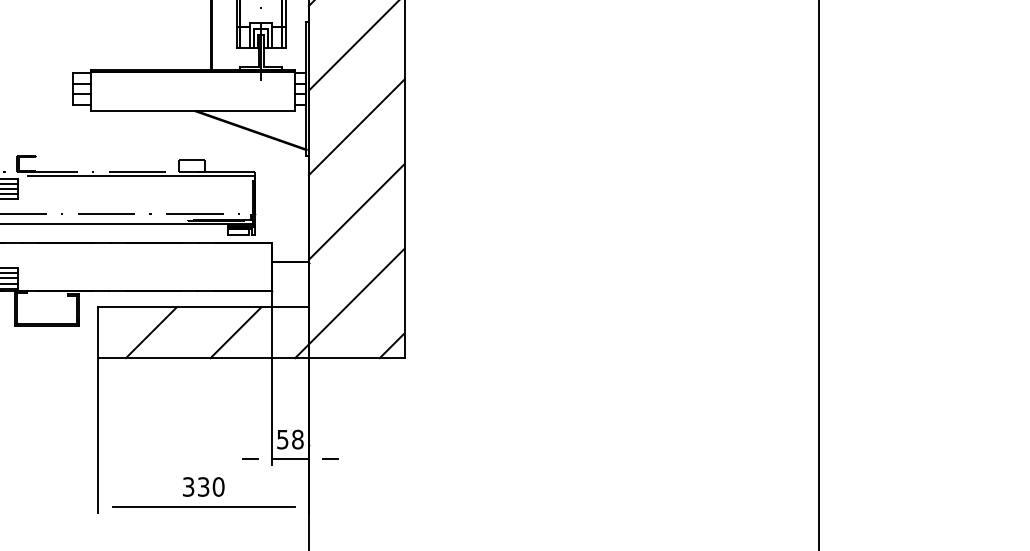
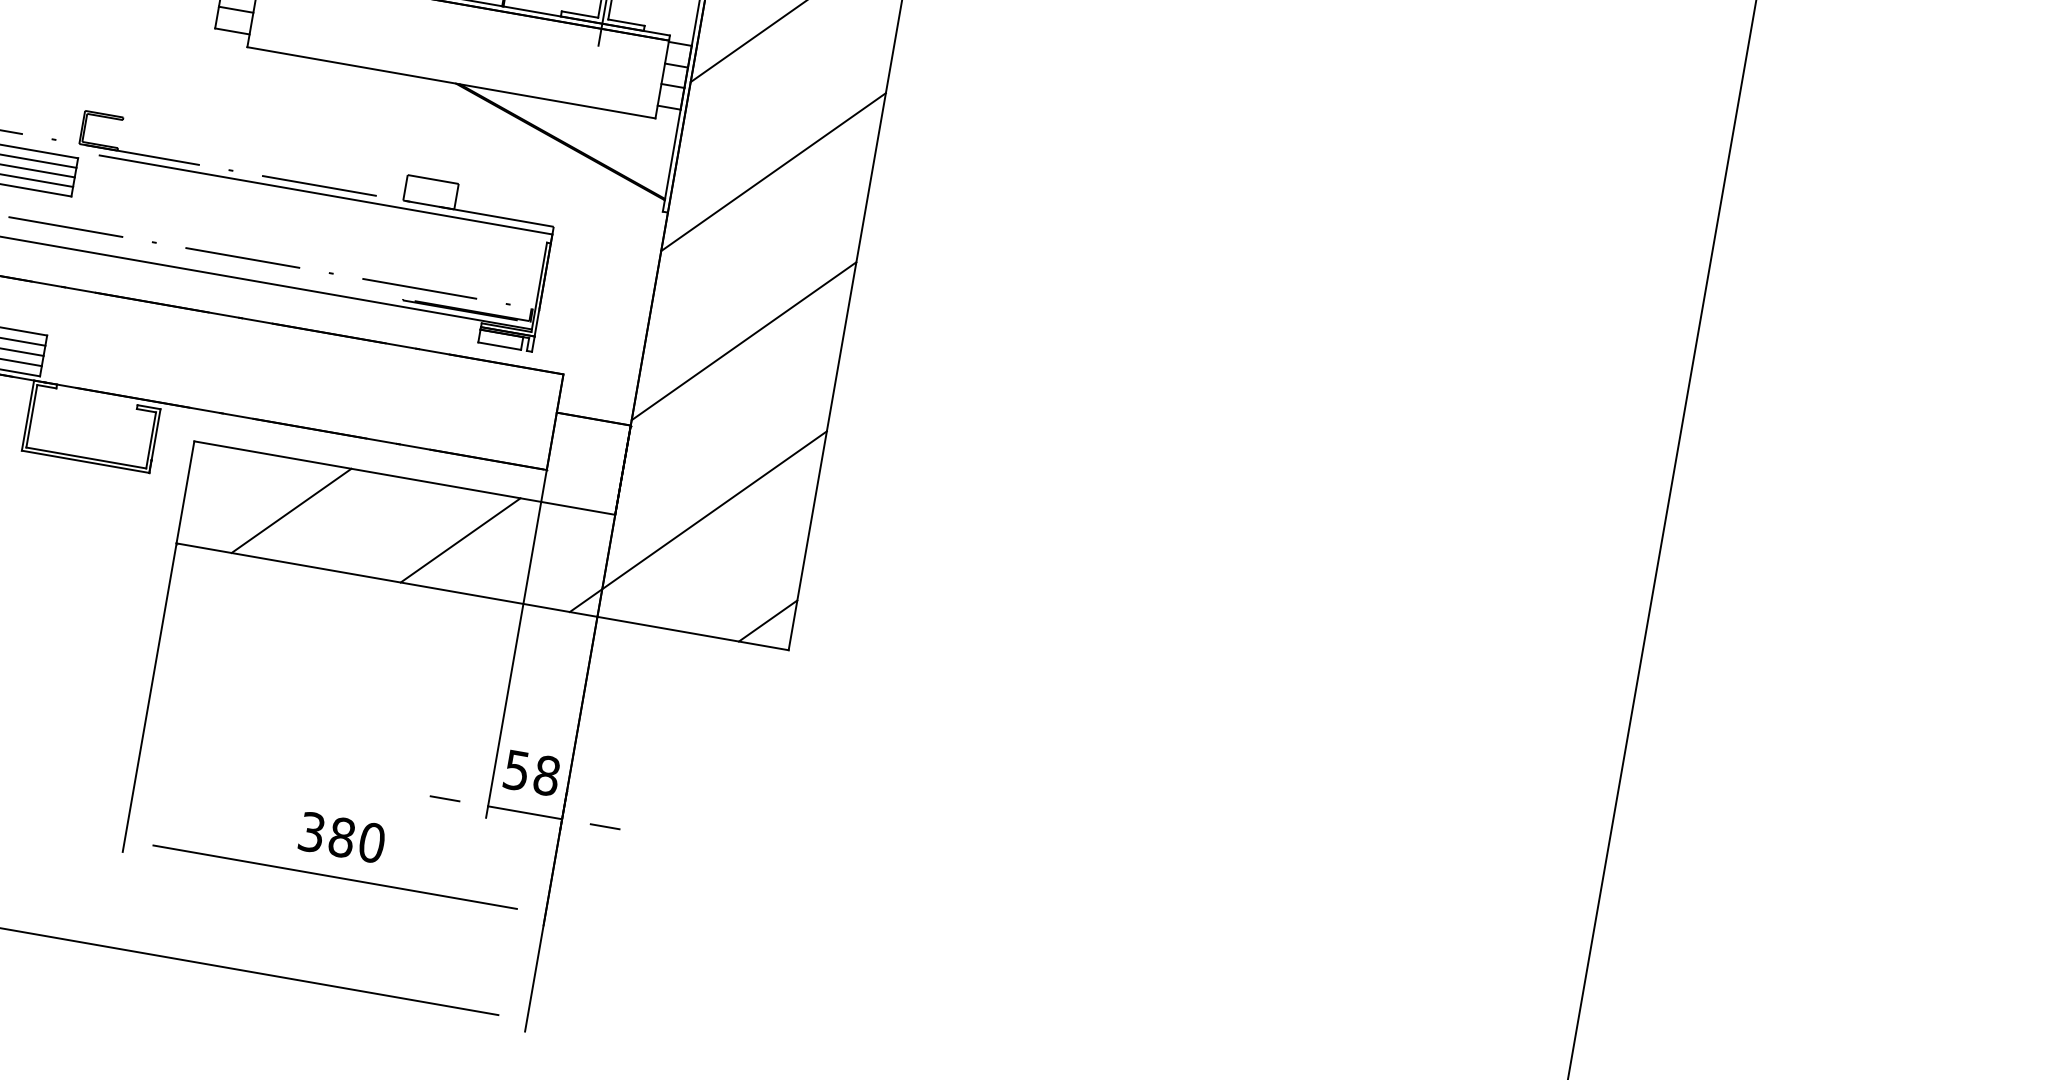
text: (203, 486) -> (341, 836), 330 -> 380

